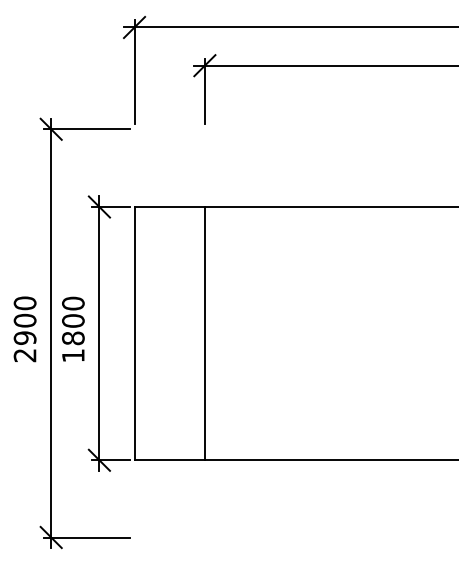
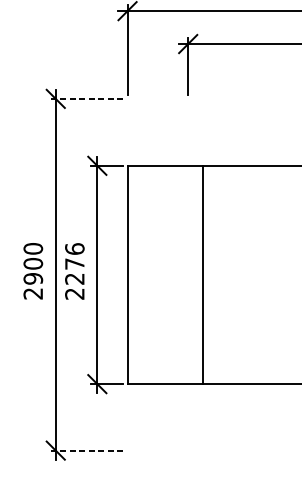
line: (86, 129) -> (86, 99), solid -> dashed
text: (73, 329) -> (74, 271), 1800 -> 2276
line: (204, 333) -> (202, 274), moved
line: (86, 537) -> (86, 450), solid -> dashed

